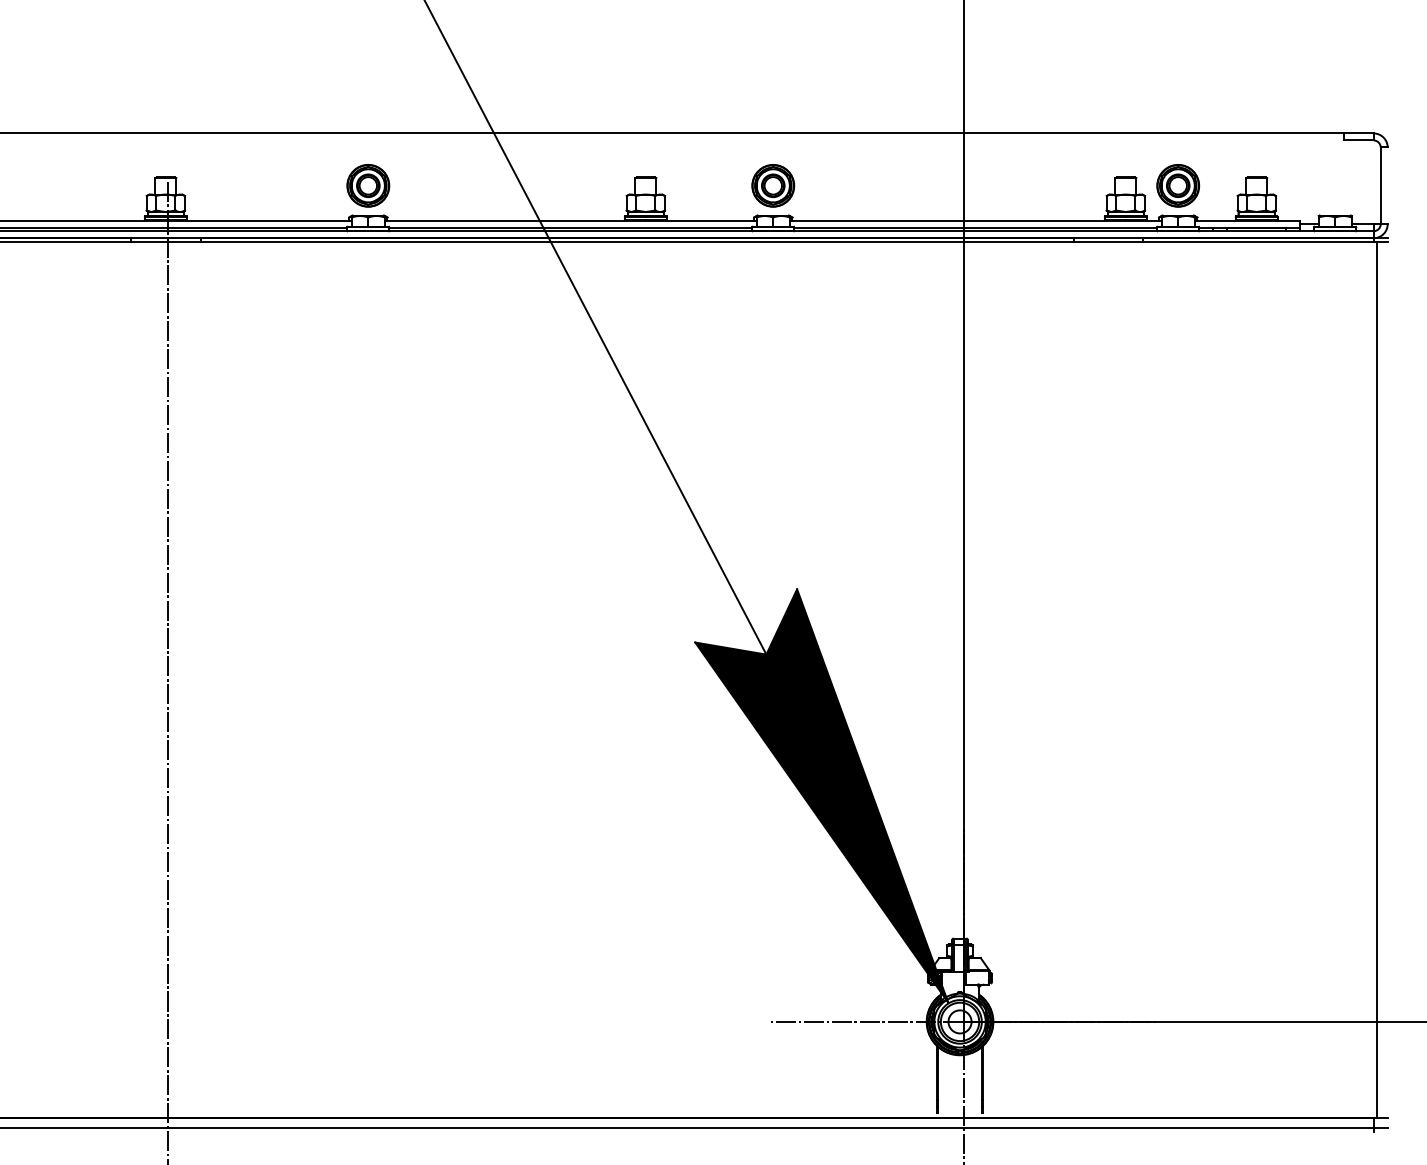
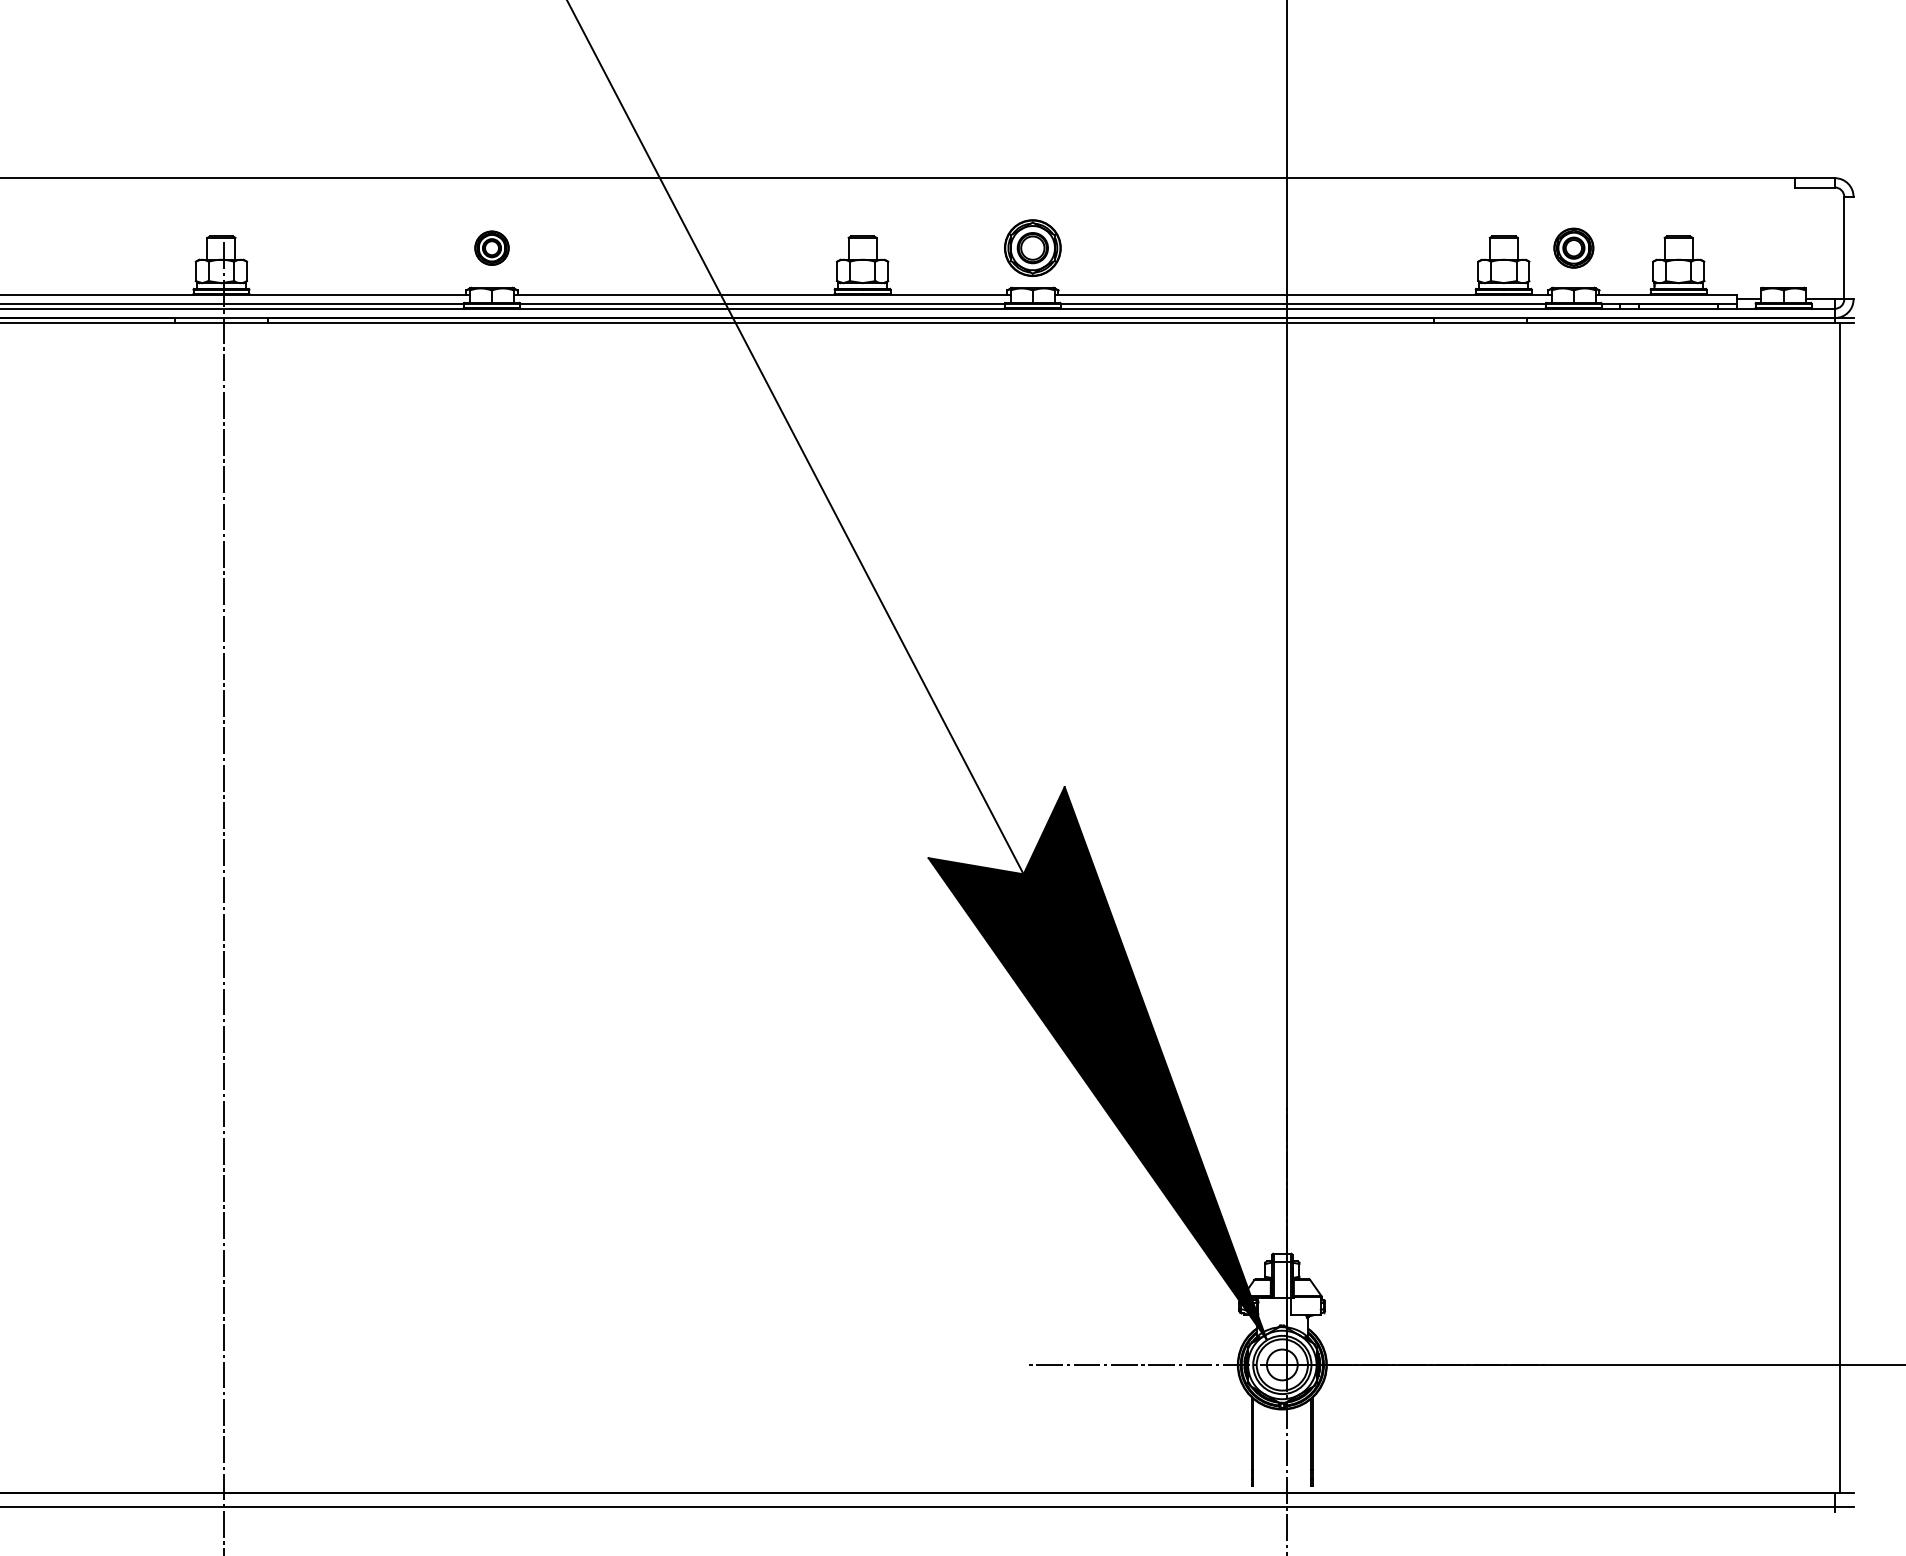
part: (368, 185) -> (492, 247), size x0.6
part: (1178, 185) -> (1574, 247), size x0.7

